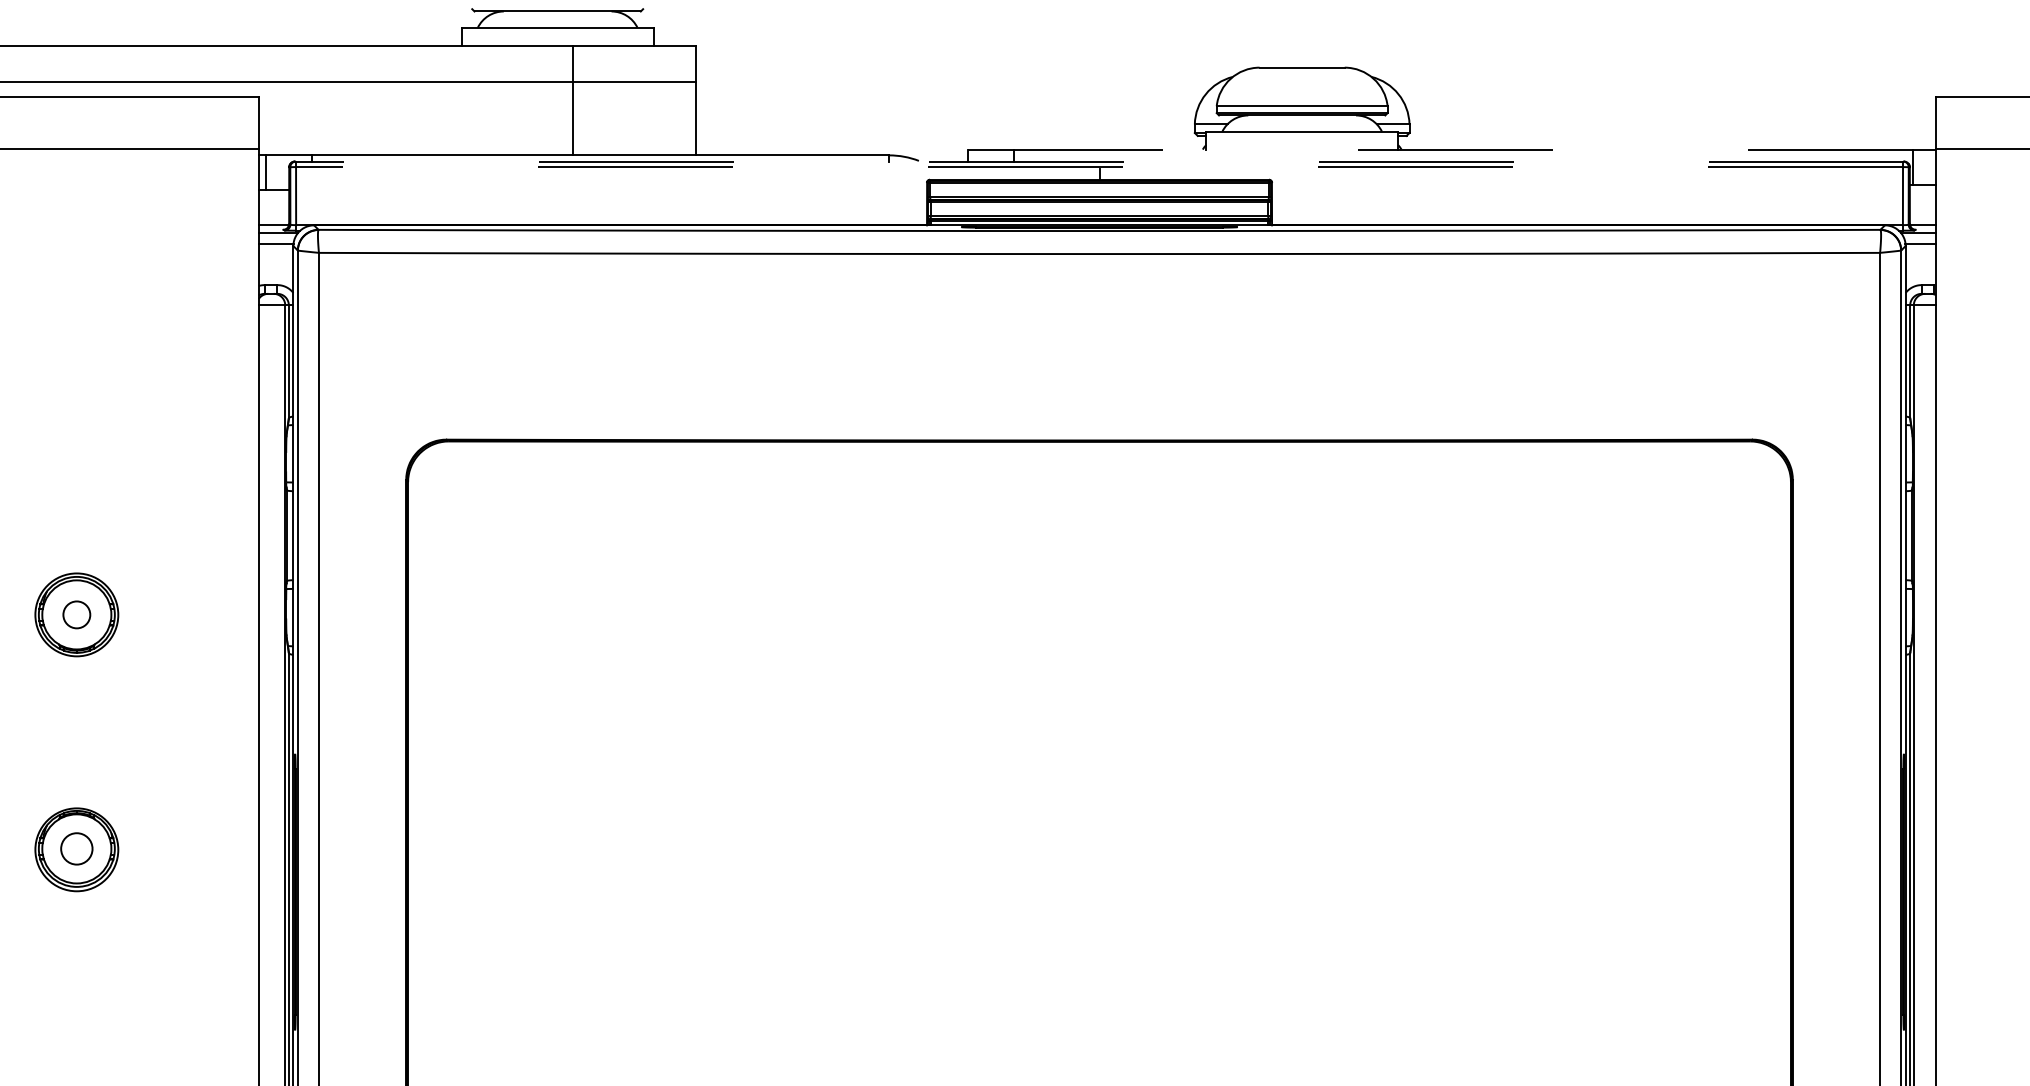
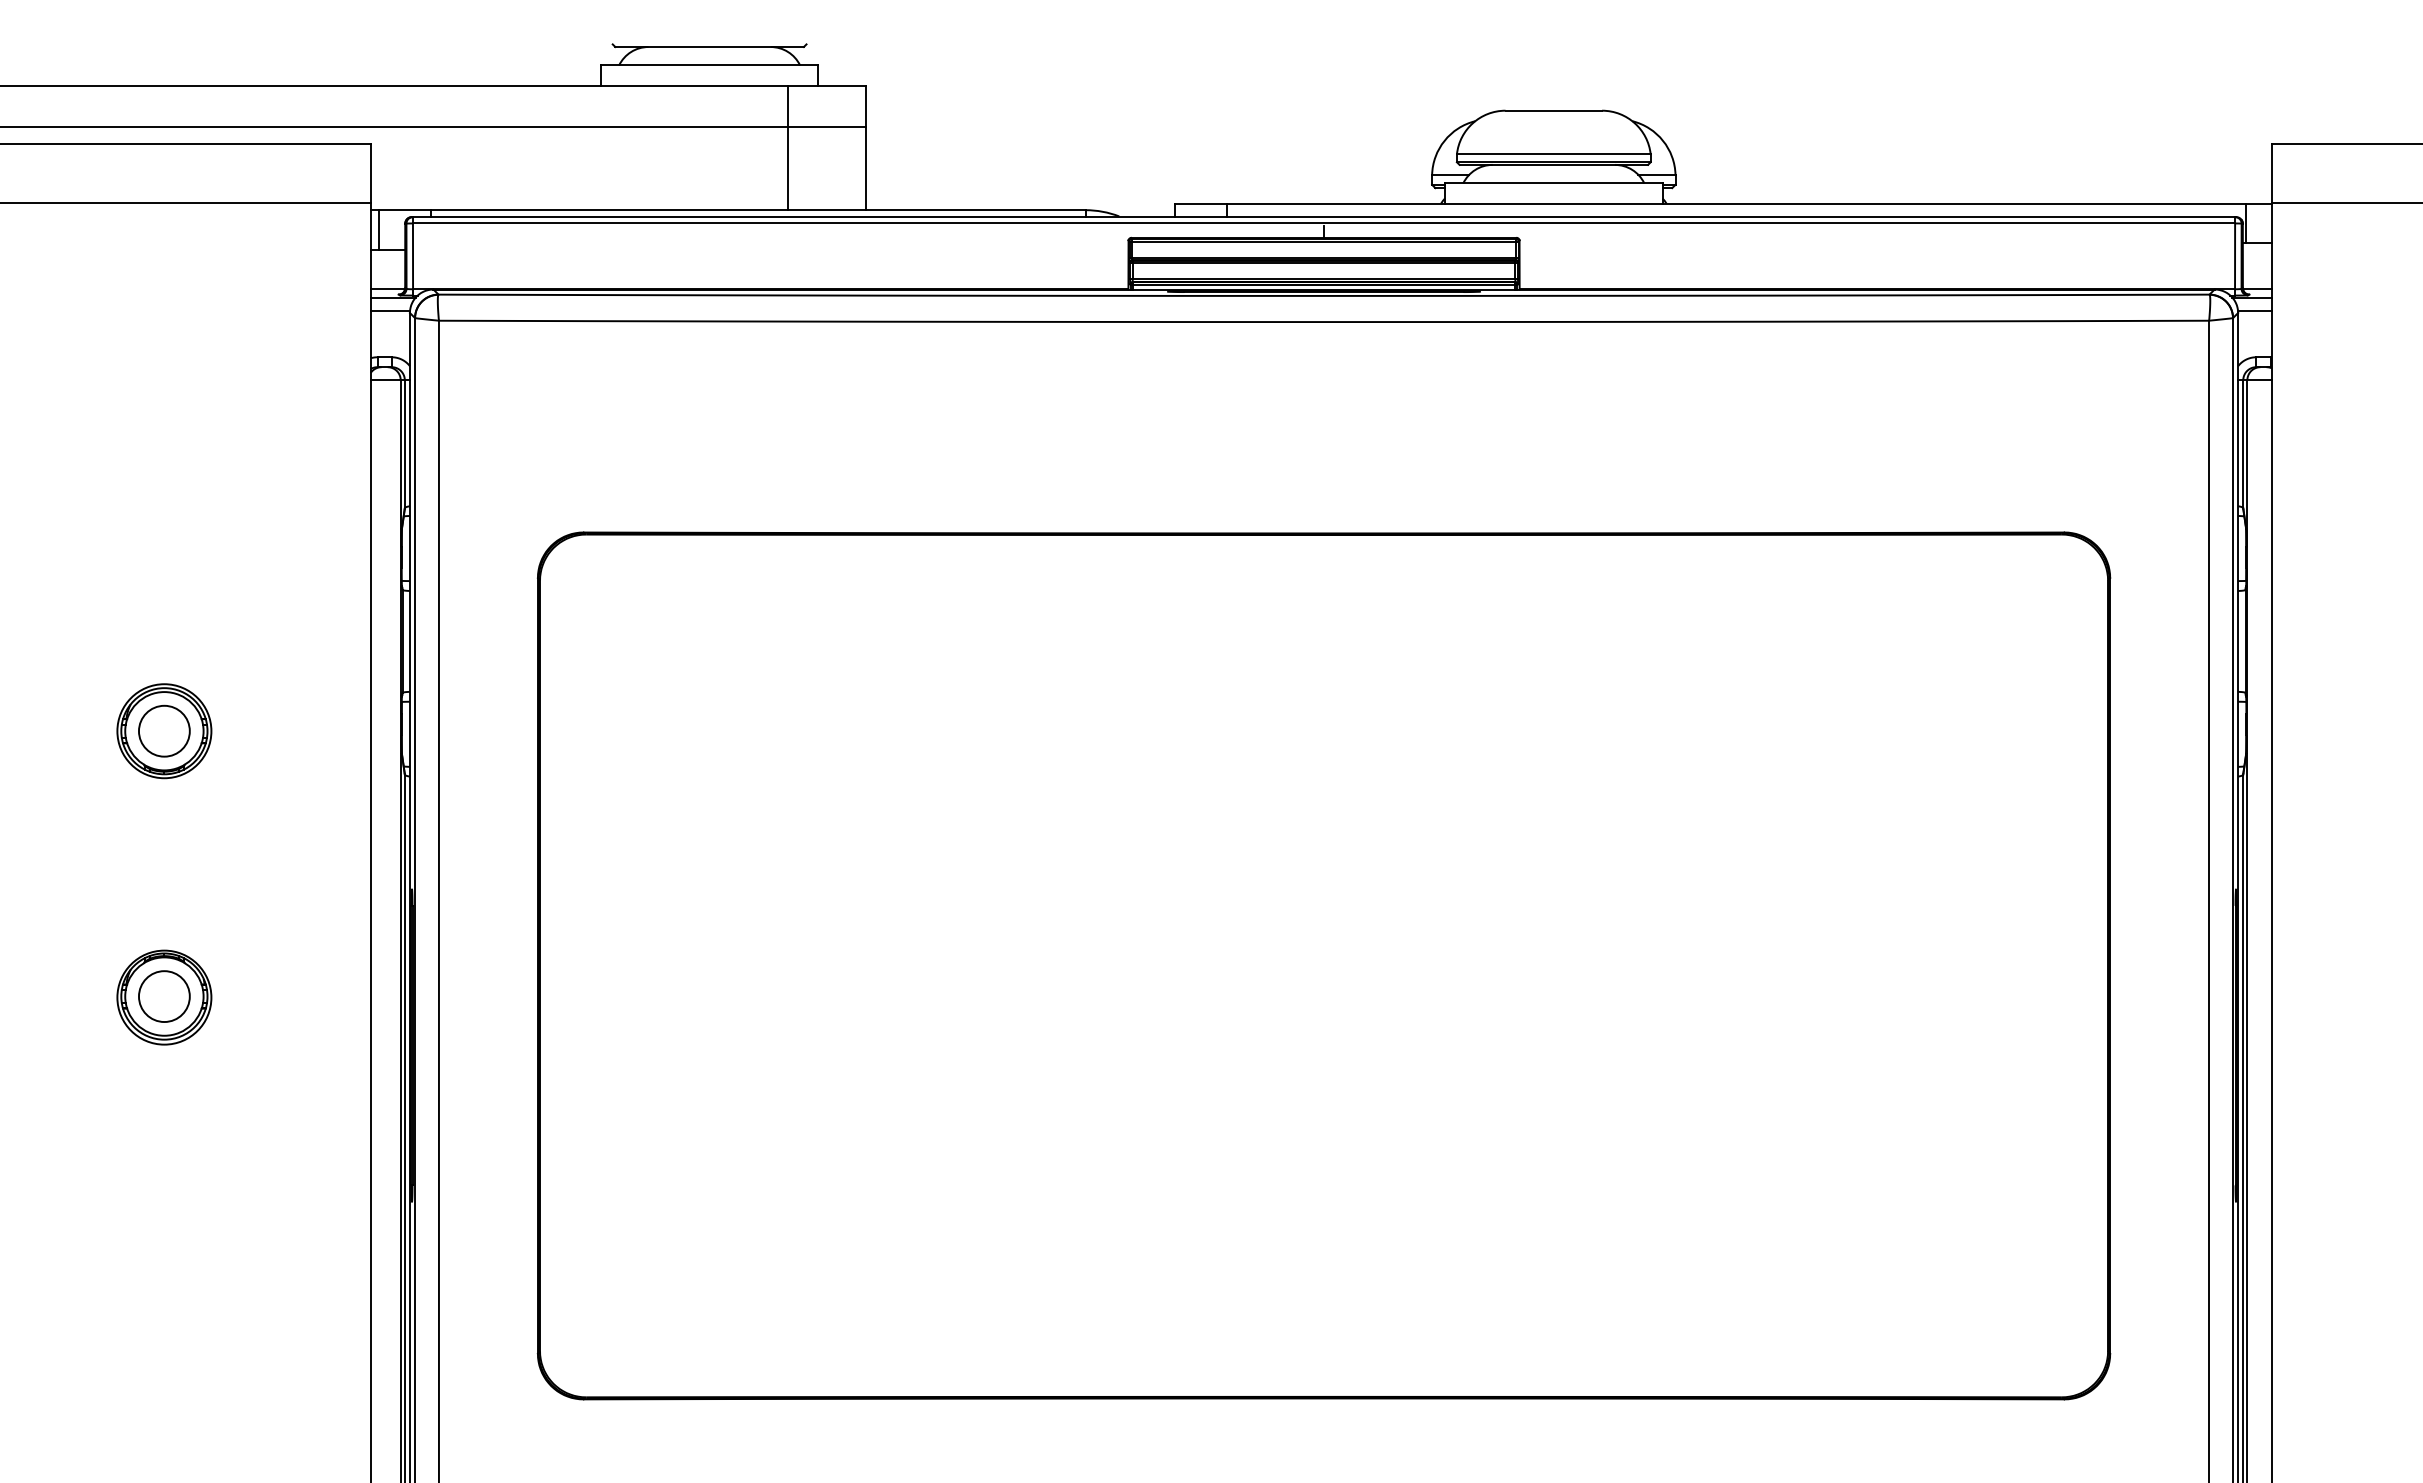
line: (572, 100) -> (787, 147), moved
line: (1452, 149) -> (1724, 203), dashed -> solid
line: (1099, 161) -> (1323, 217), dashed -> solid
line: (1099, 167) -> (1323, 223), dashed -> solid
circle: (76, 614) -> (163, 730), size x1.67
circle: (76, 848) -> (163, 996), size x1.43

